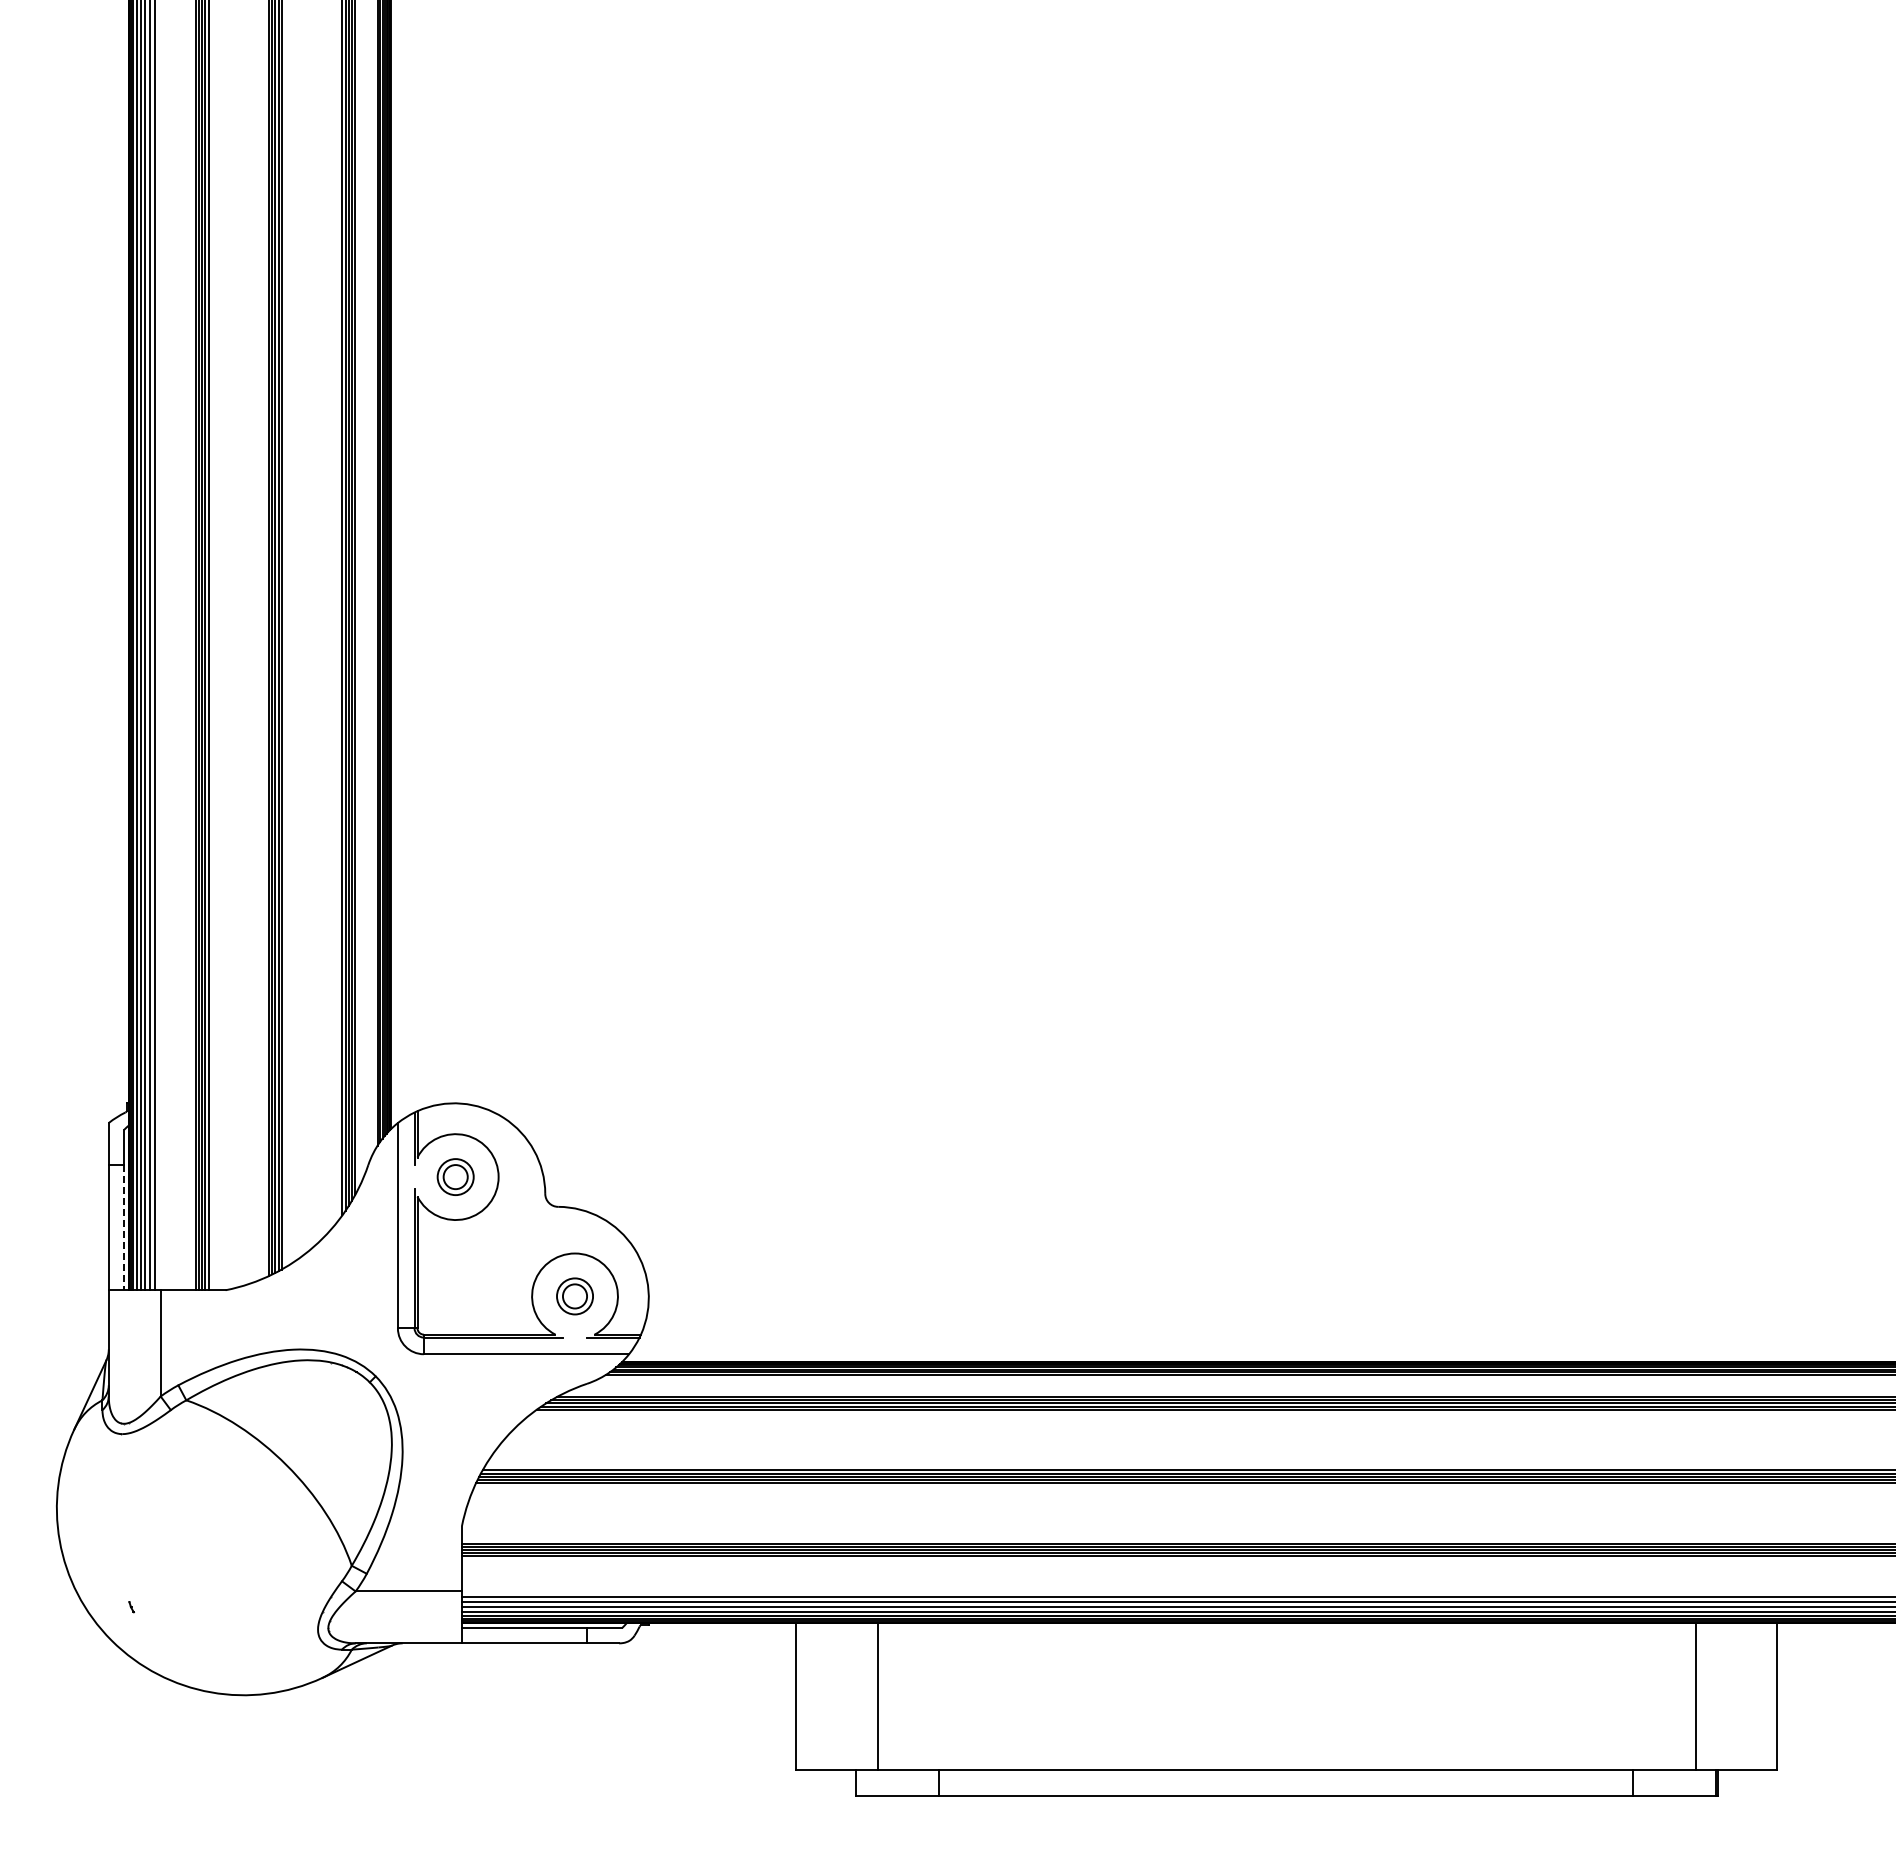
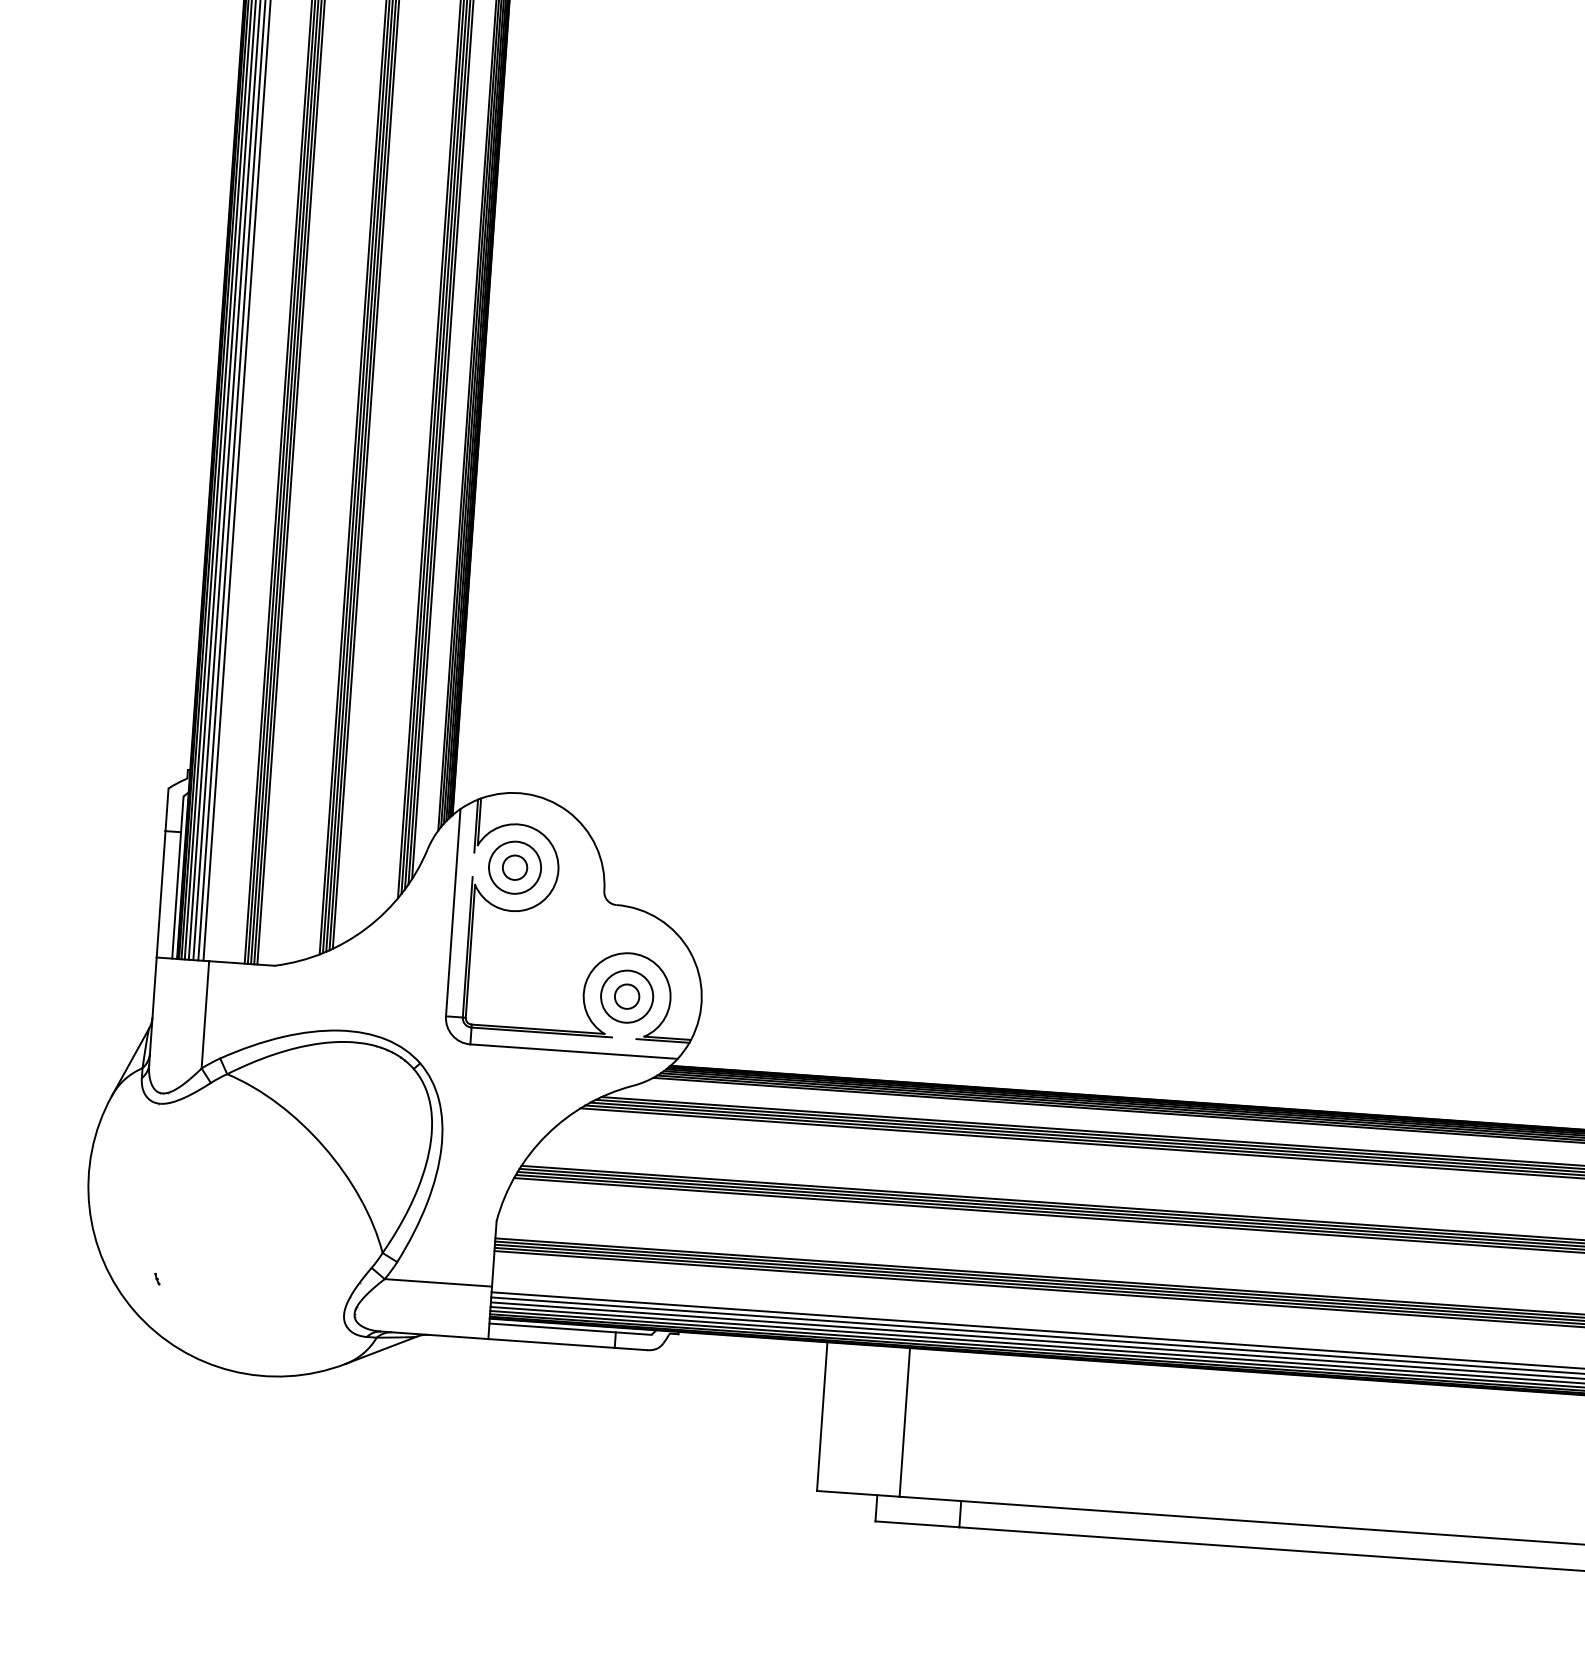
circle: (455, 1176) -> (514, 867), size x1.43
line: (124, 1227) -> (176, 895), dashed -> solid
circle: (574, 1296) -> (626, 996), size x1.43

